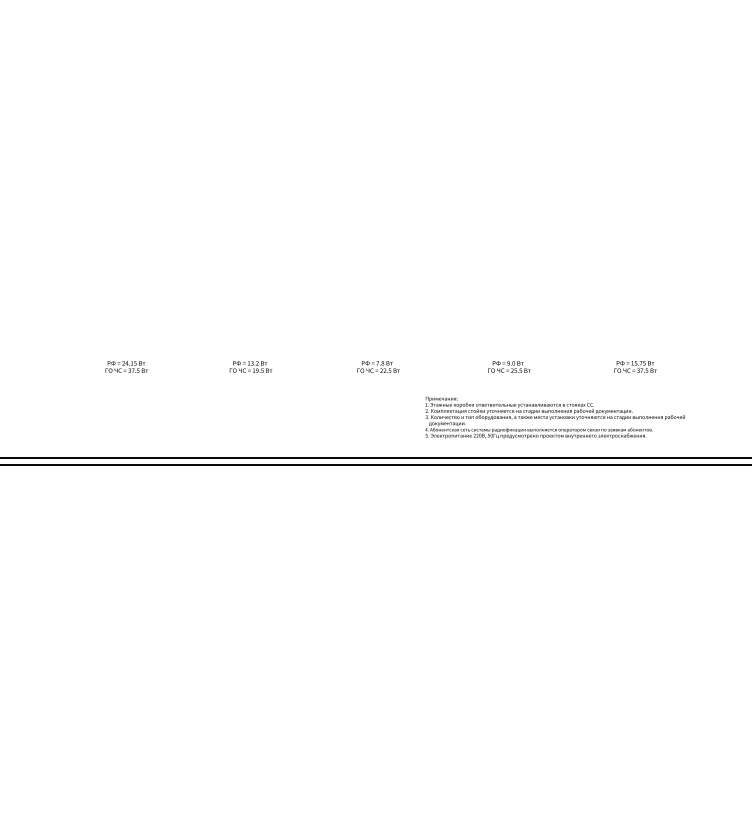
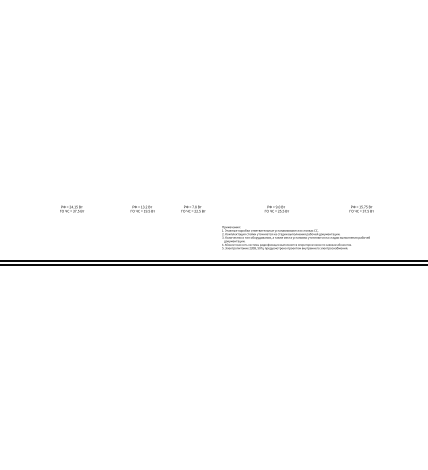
text: (378, 365) -> (193, 208), moved
text: (508, 365) -> (276, 208), moved
text: (554, 416) -> (295, 237), moved

